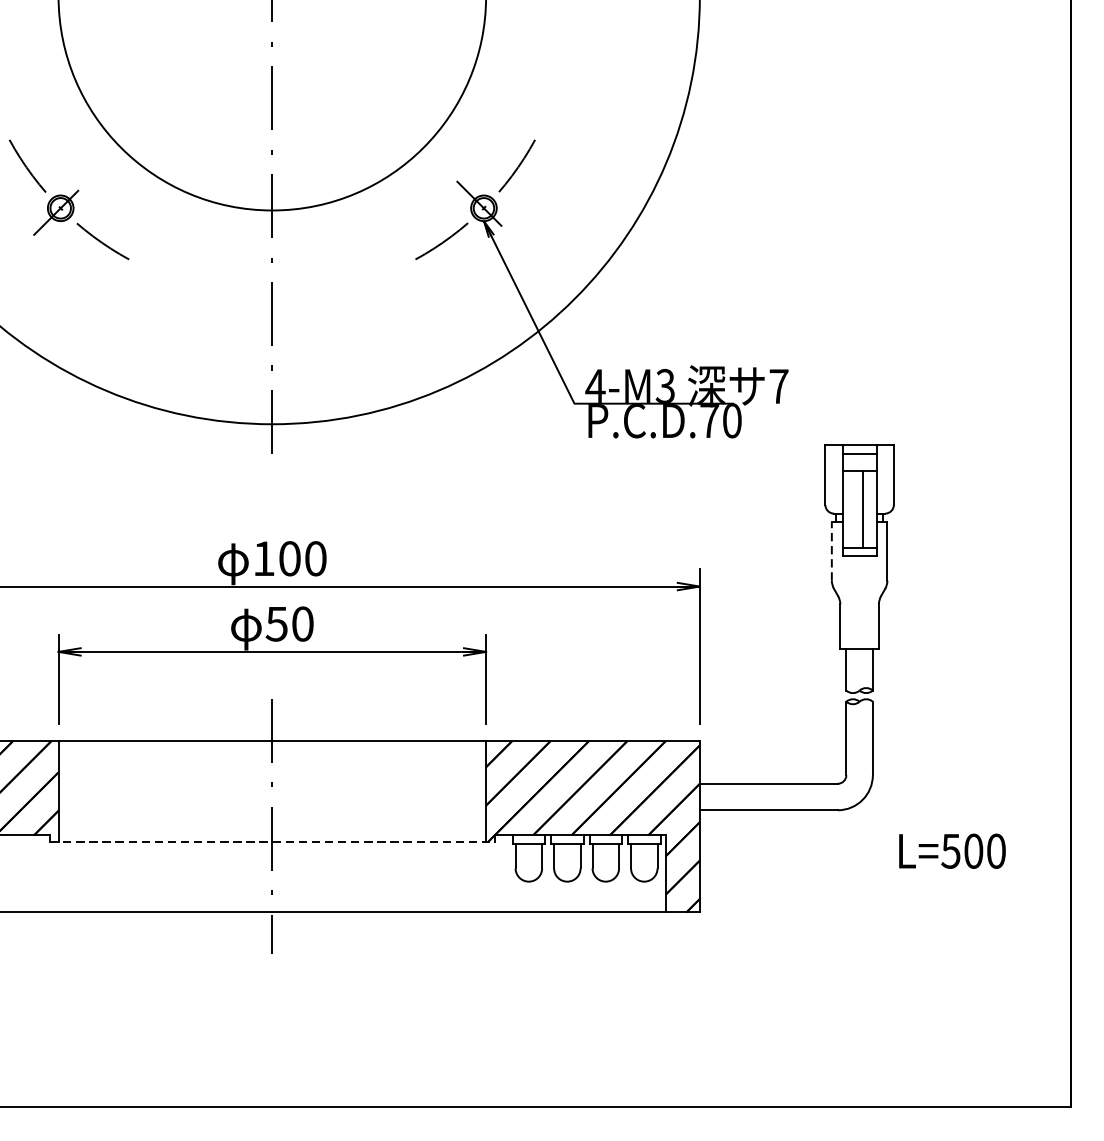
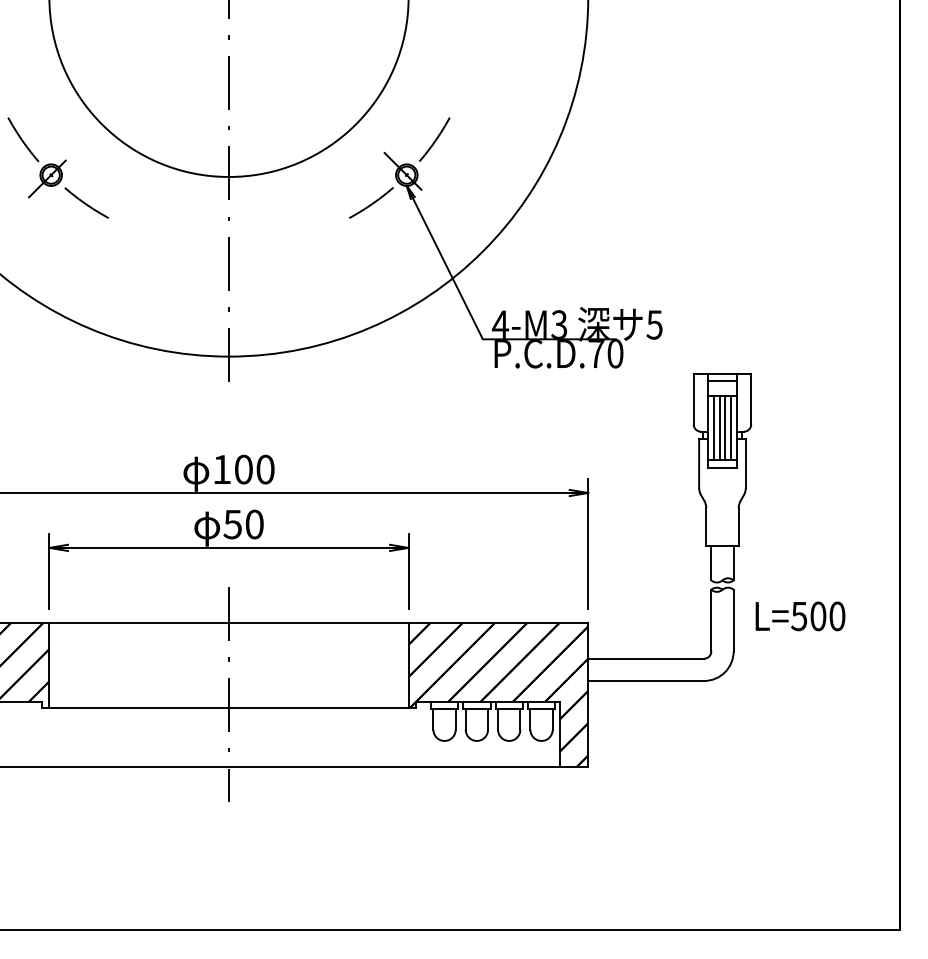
text: (778, 386) -> (654, 324), 7 -> 5
line: (848, 508) -> (713, 427), added
line: (856, 508) -> (719, 427), added
line: (870, 508) -> (731, 427), added
line: (832, 551) -> (699, 463), dashed -> solid
line: (272, 841) -> (229, 707), dashed -> solid
text: (952, 851) -> (800, 616), moved

